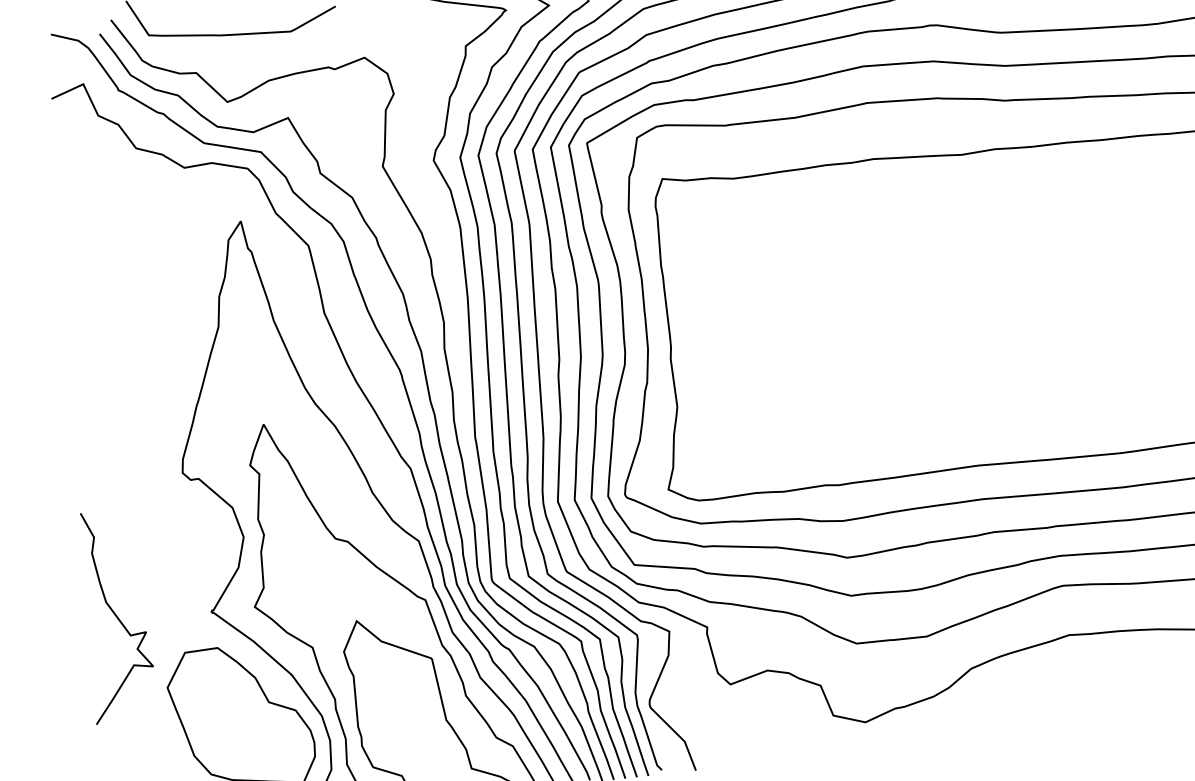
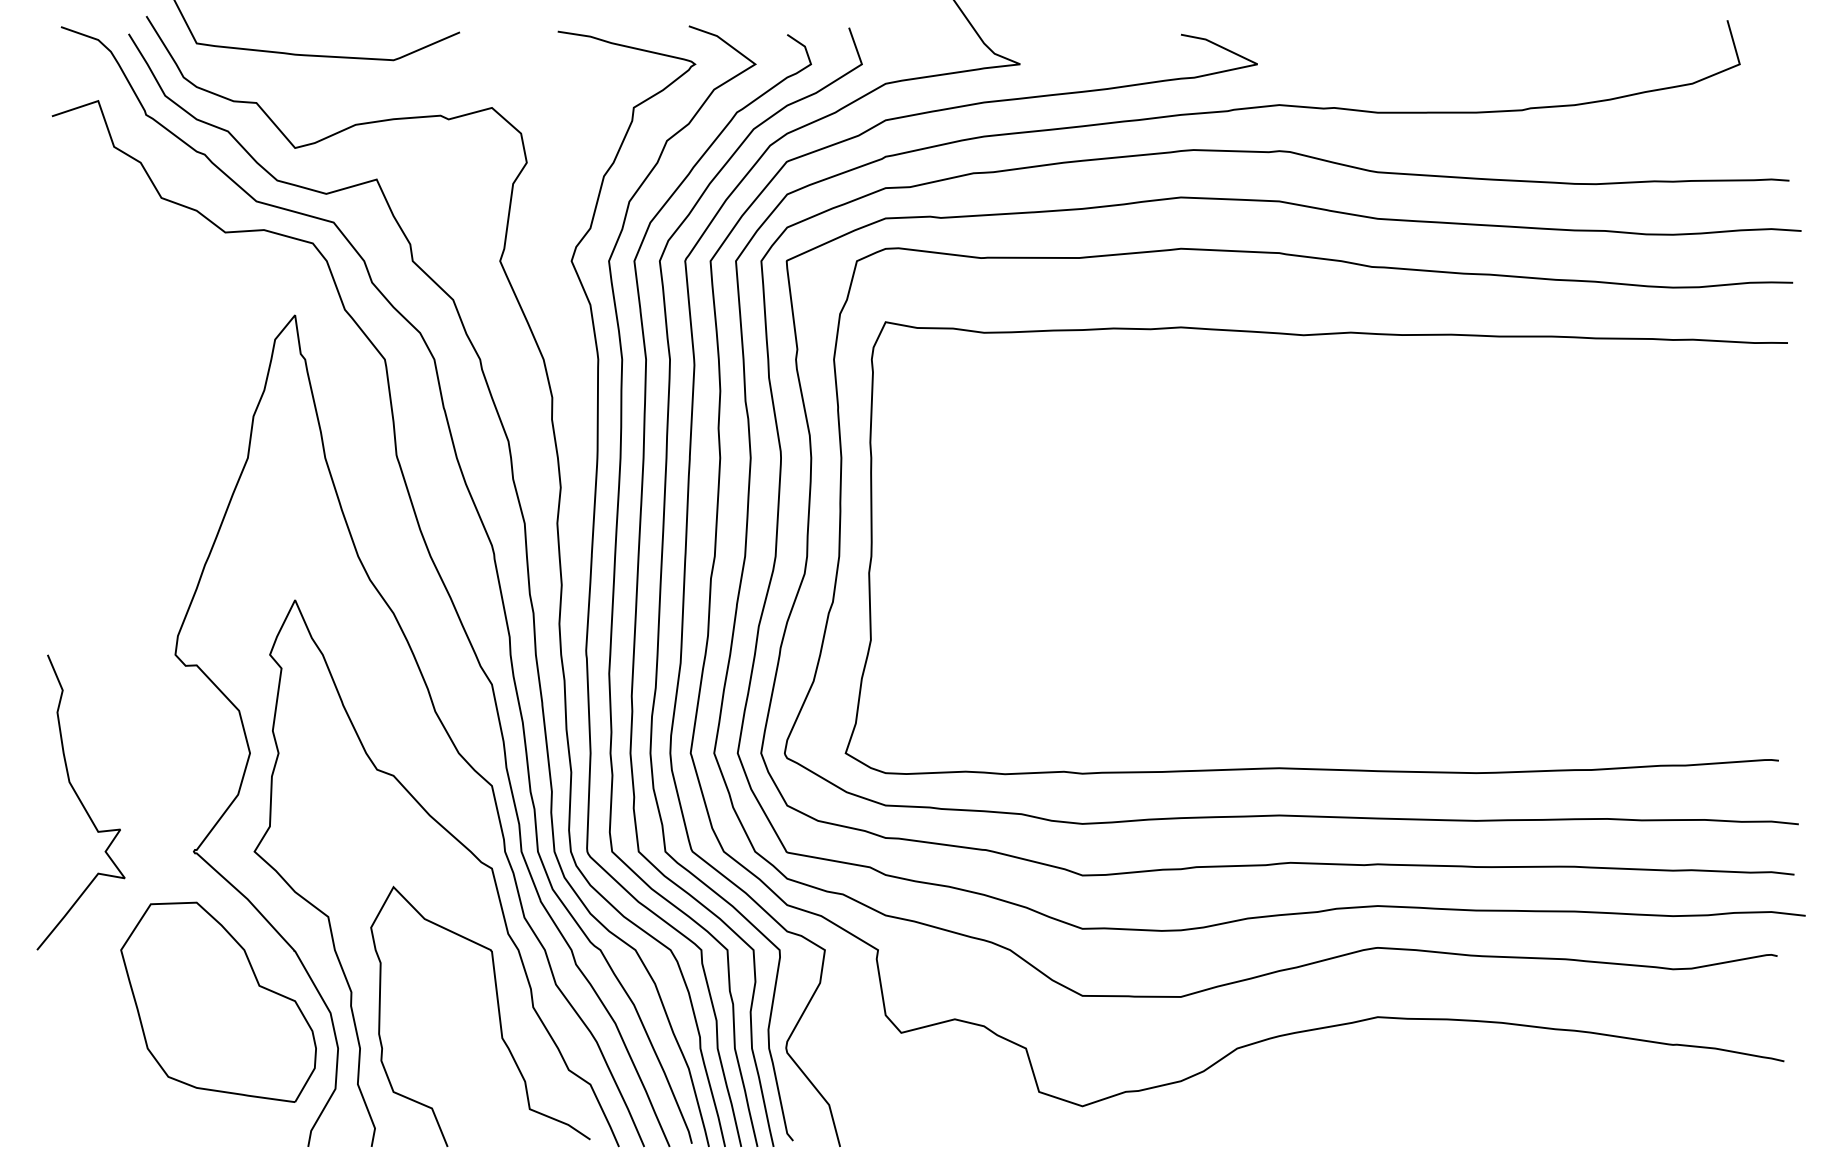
curve: (115, 615) -> (80, 802), moved

